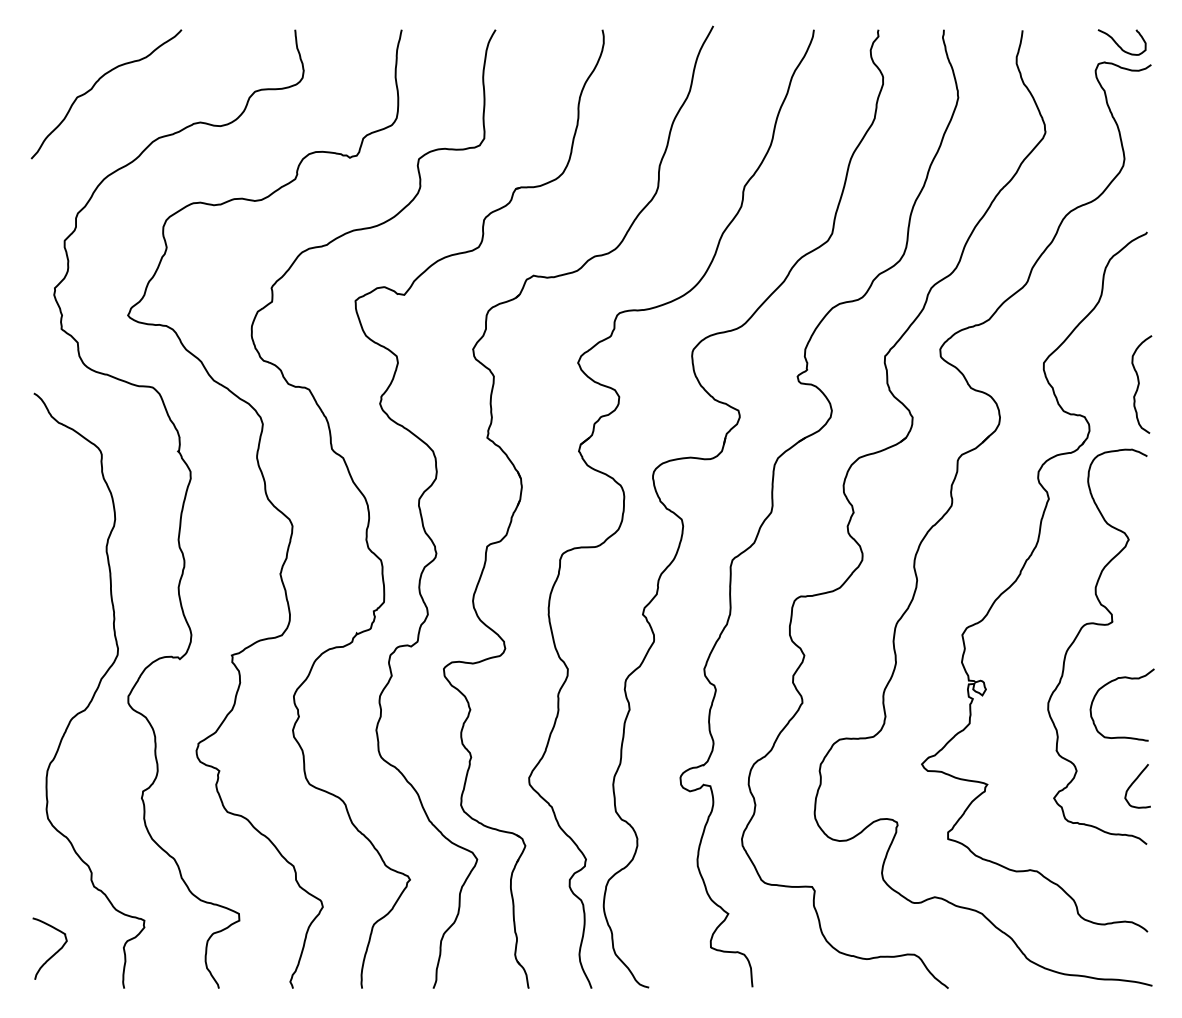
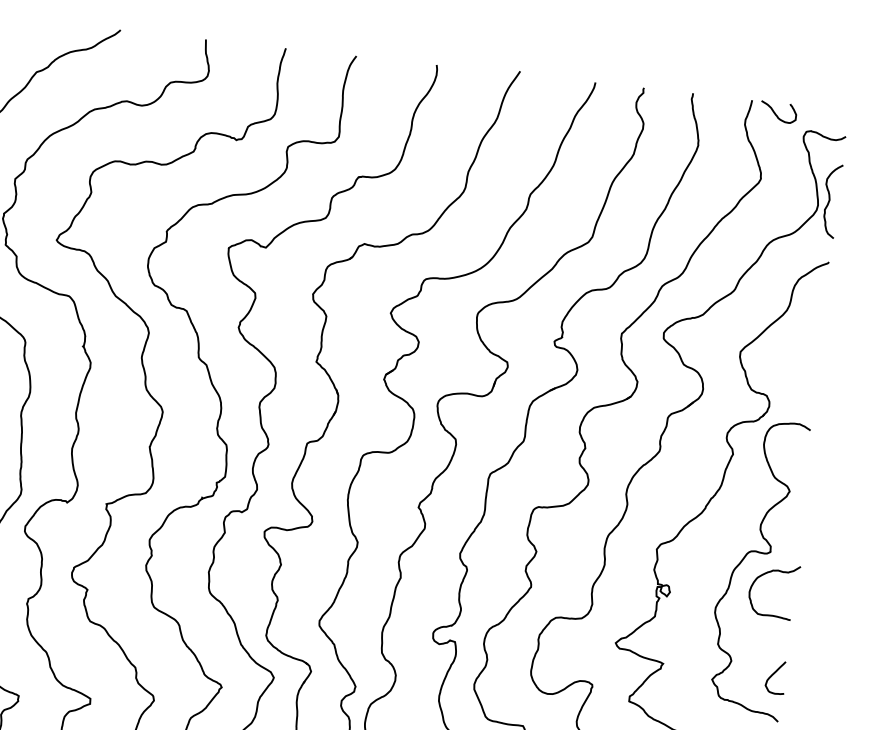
curve: (1118, 44) -> (775, 113), moved
curve: (1139, 384) -> (829, 200), moved
curve: (1108, 684) -> (765, 574), moved

